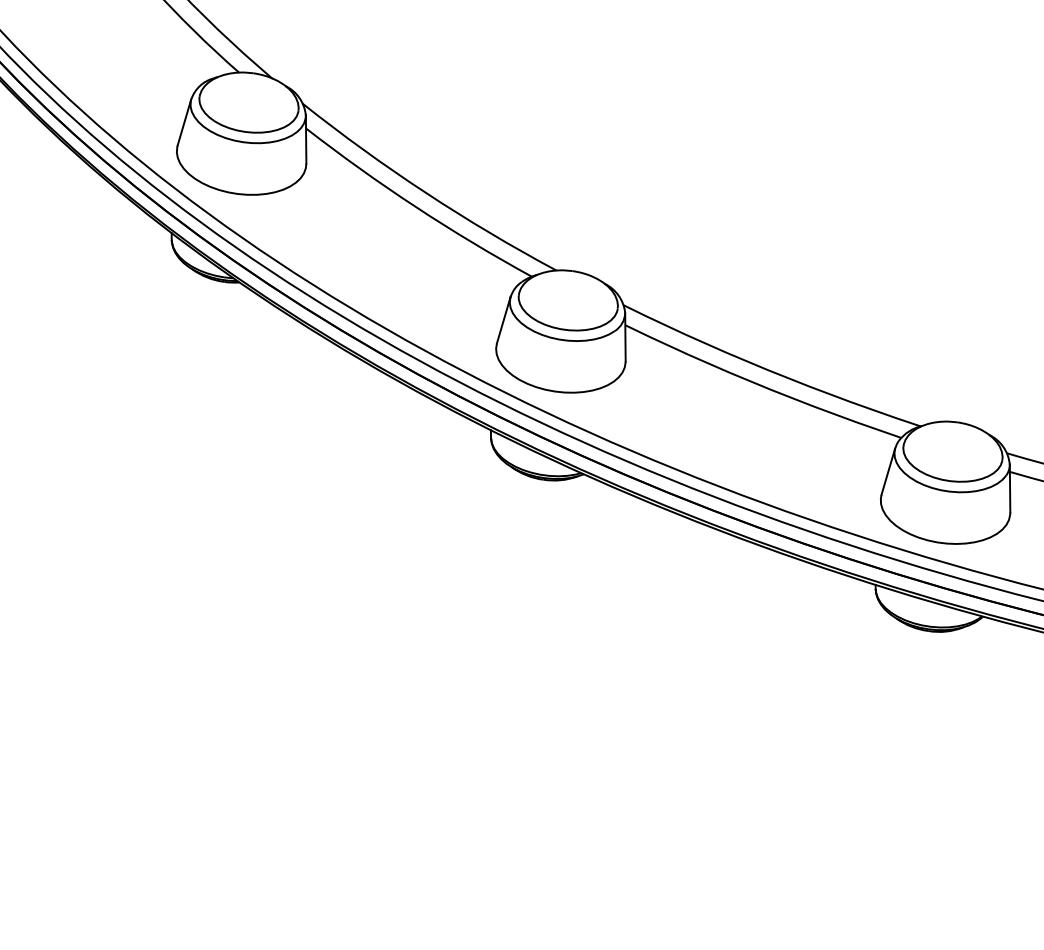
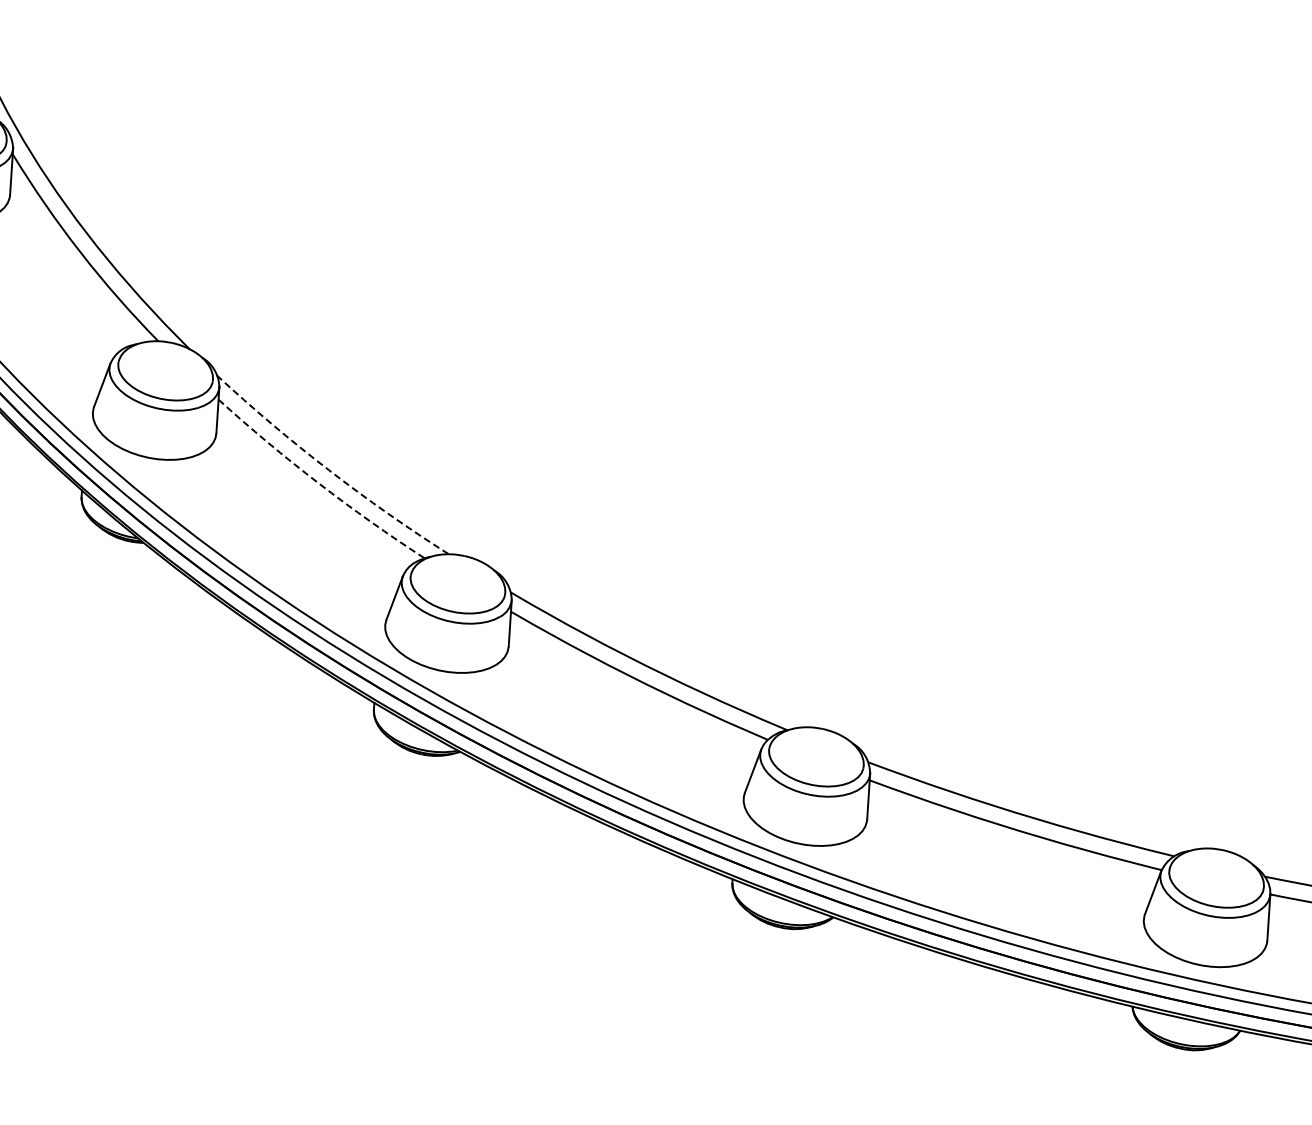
arc: (425, 193) -> (328, 470), solid -> dashed
arc: (416, 207) -> (318, 483), solid -> dashed

